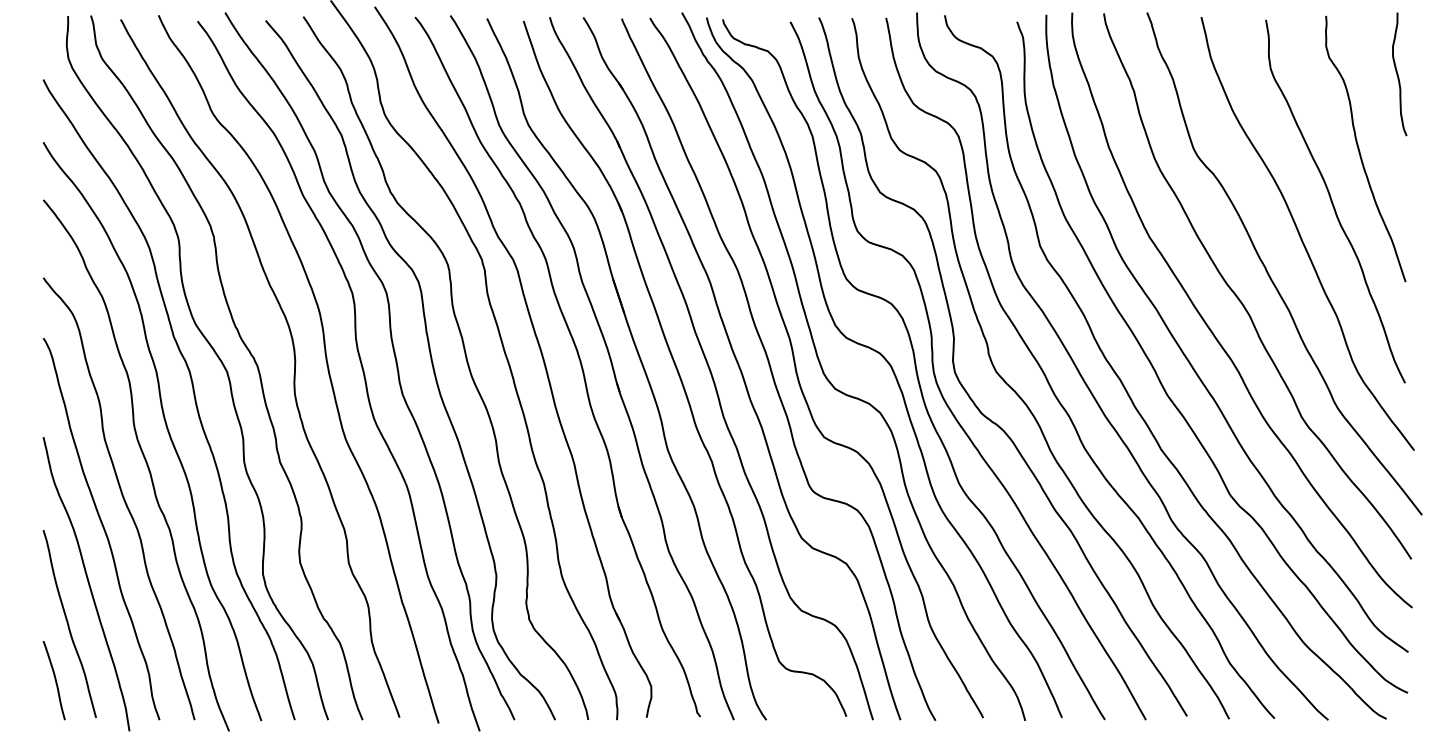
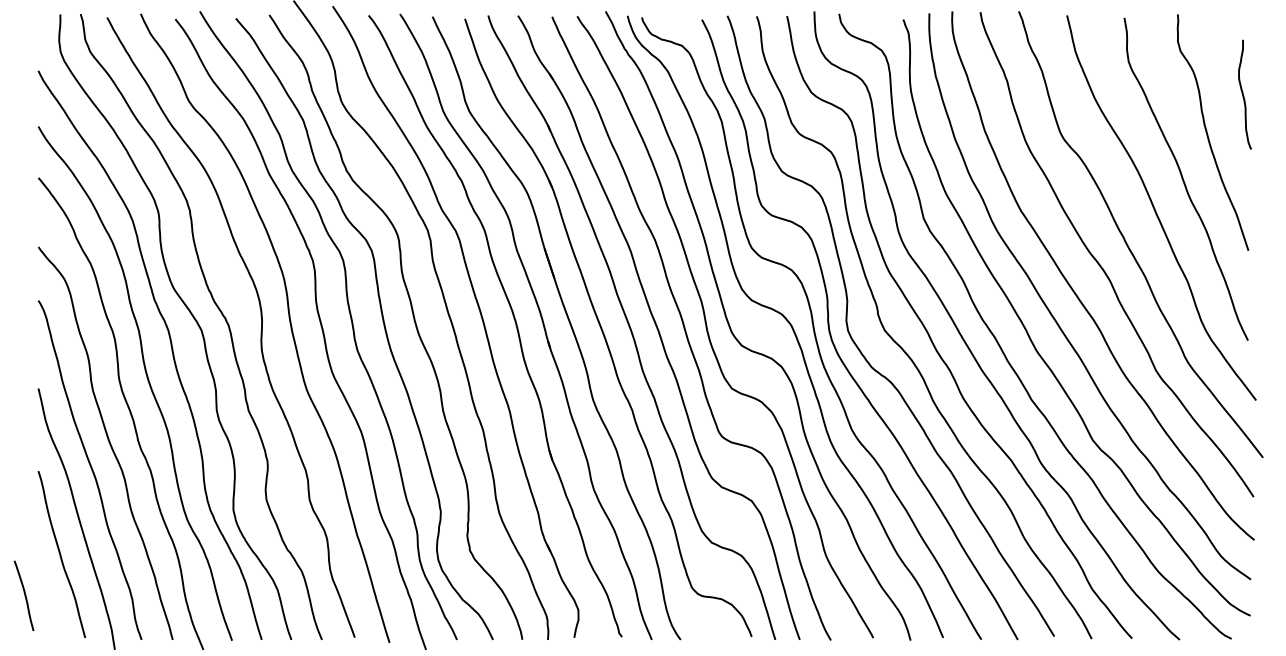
curve: (1398, 74) -> (1243, 94), moved
curve: (54, 679) -> (24, 594), moved

